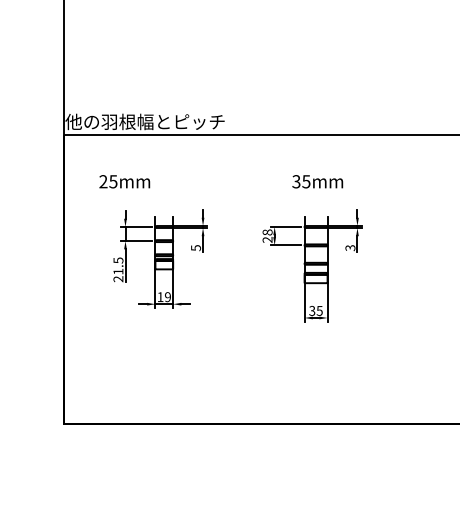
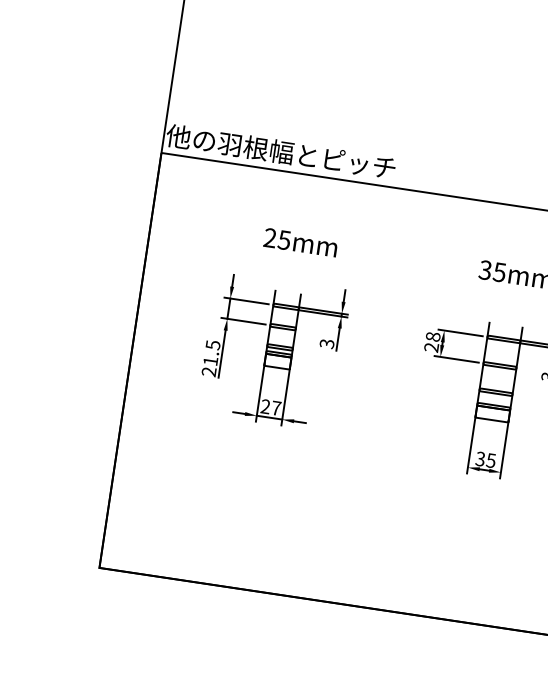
text: (124, 181) -> (300, 242), moved
text: (195, 247) -> (326, 342), 5 -> 3
text: (164, 297) -> (271, 408), 19 -> 27

